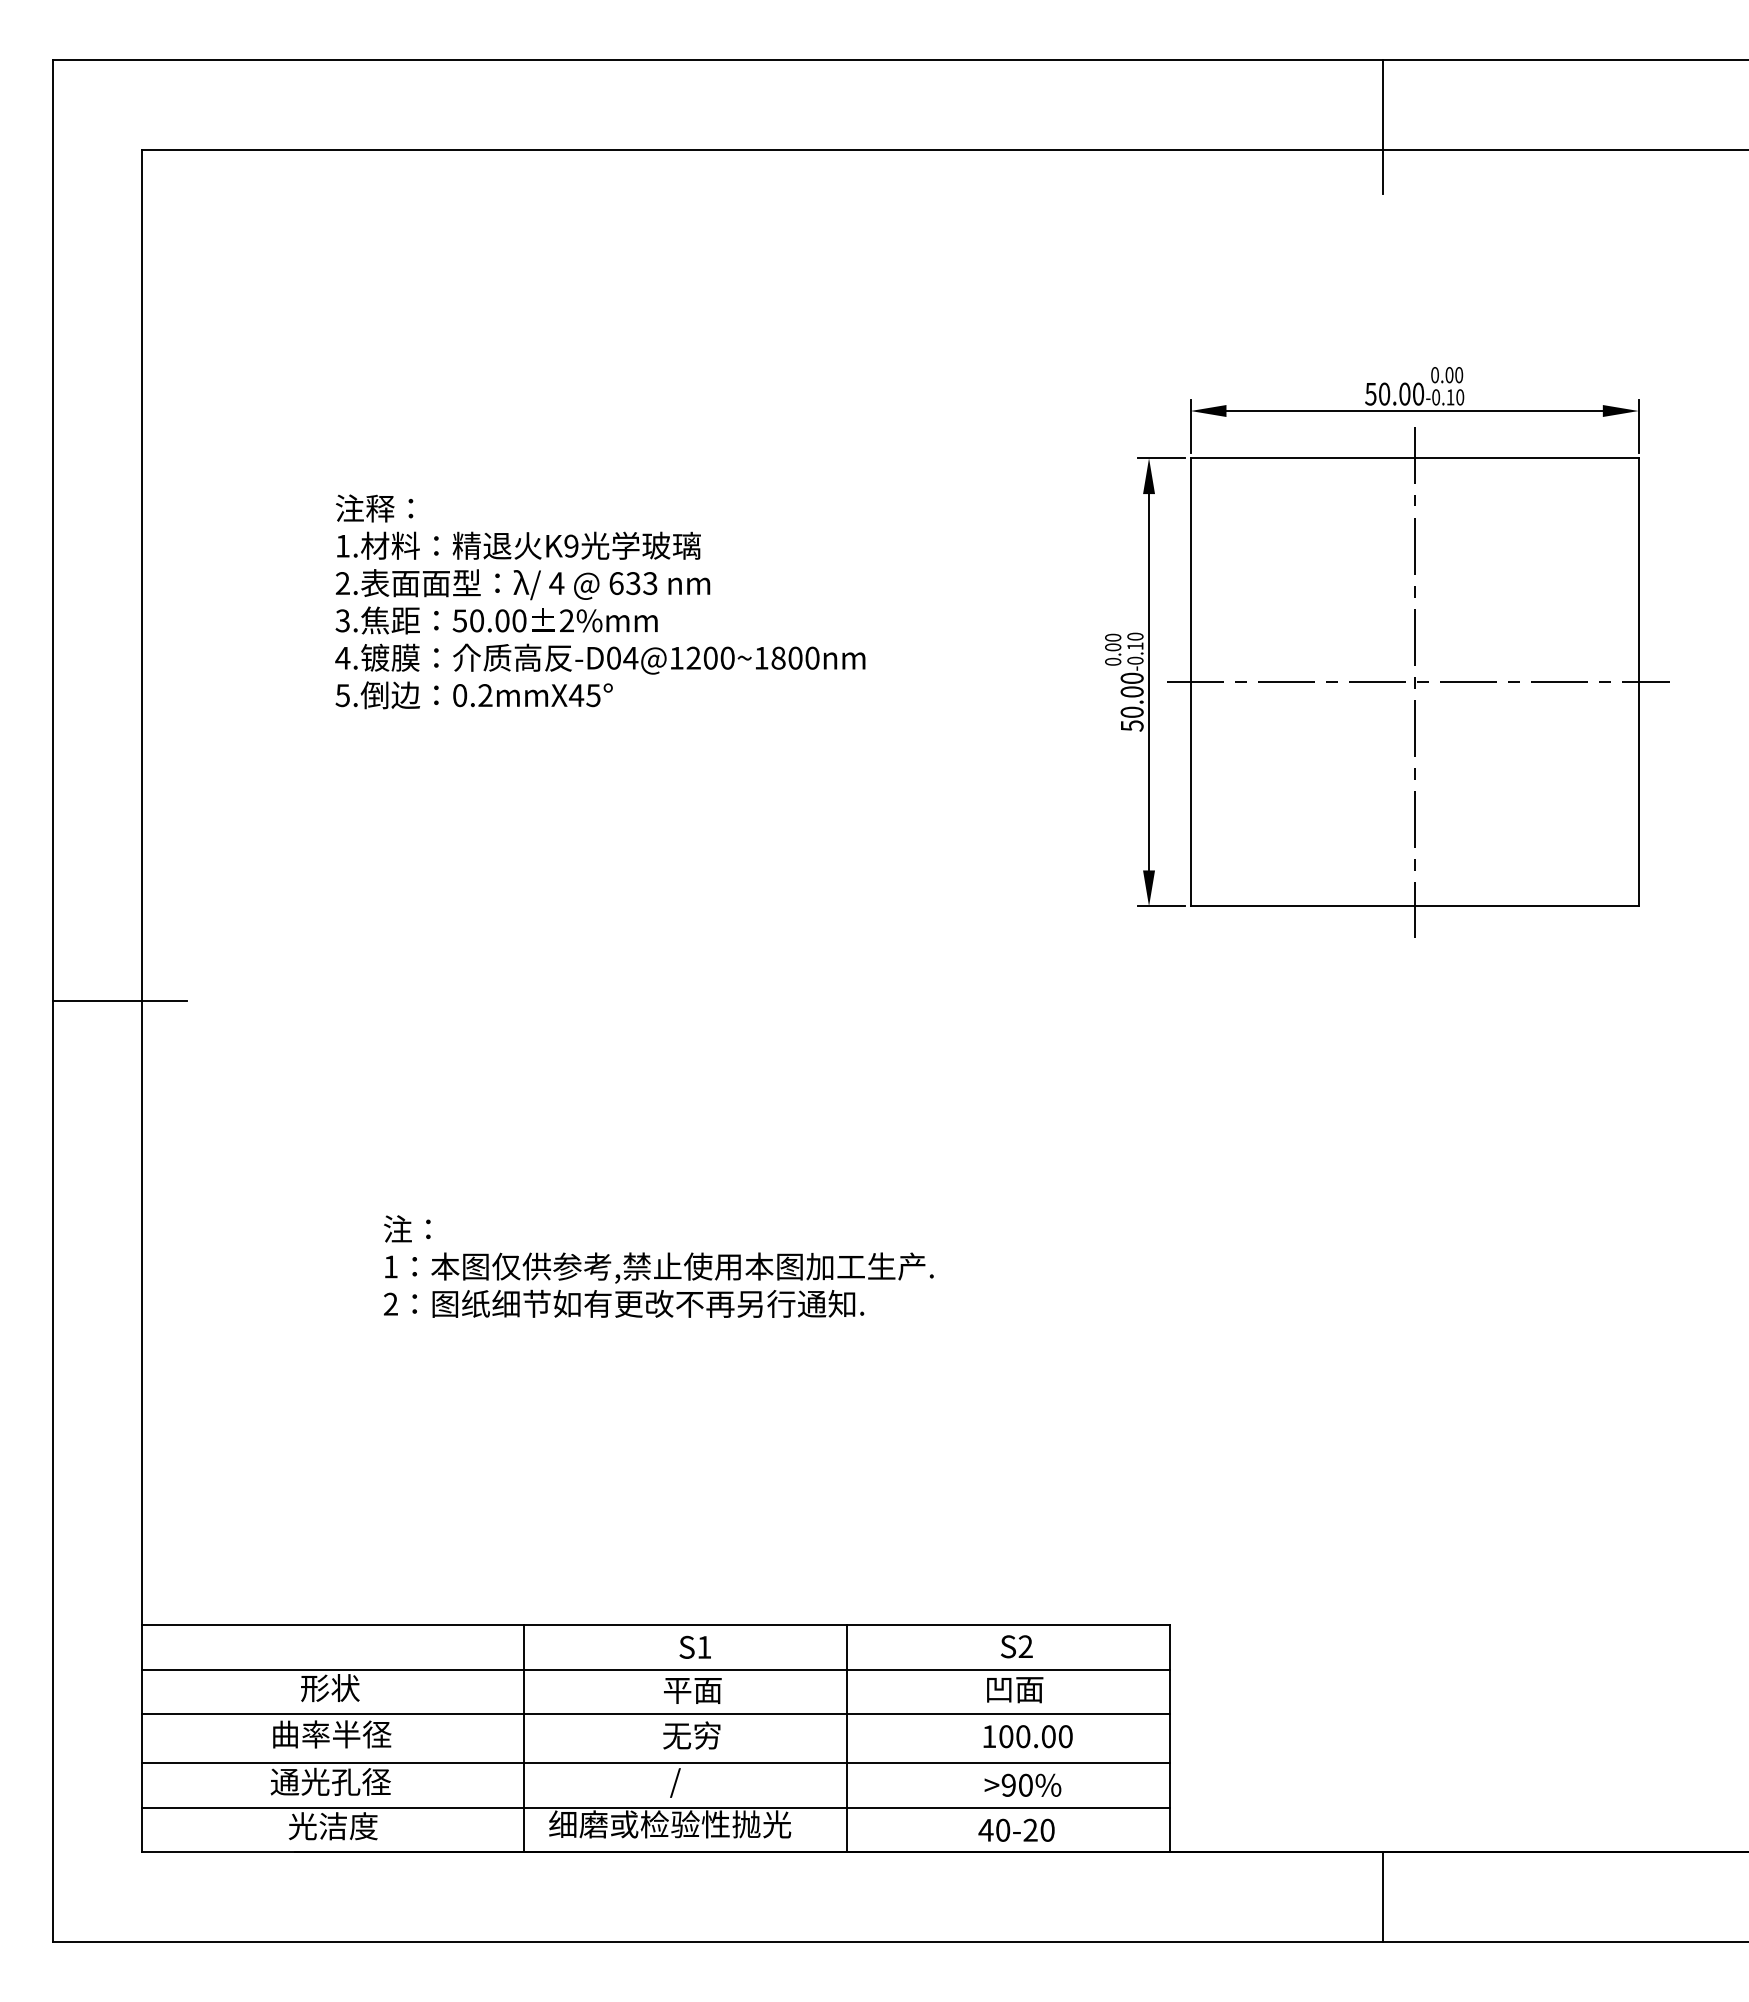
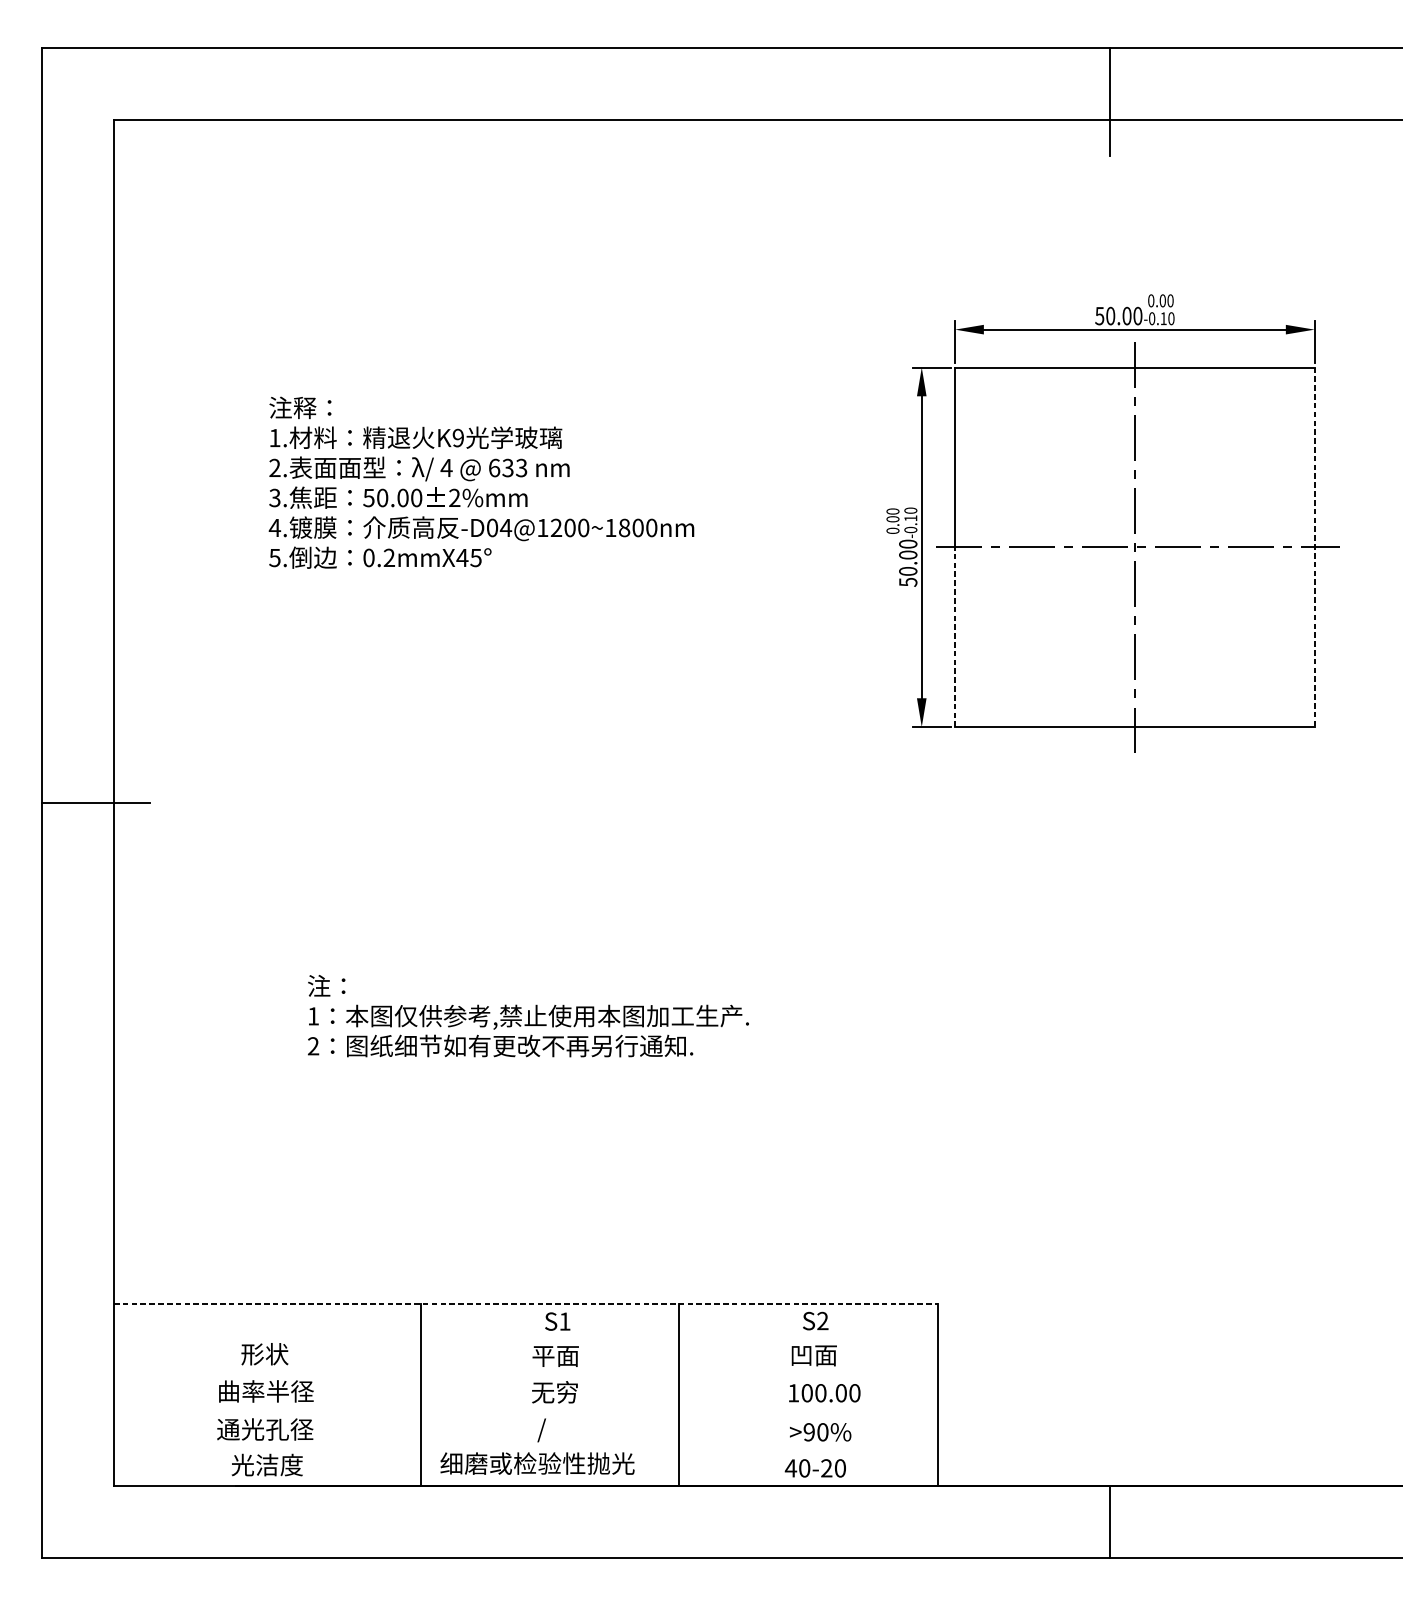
line: (1638, 682) -> (1314, 547), solid -> dashed
line: (1190, 793) -> (955, 636), solid -> dashed
line: (655, 1625) -> (525, 1304), solid -> dashed
line: (655, 1670) -> (525, 1340), removed
line: (655, 1714) -> (525, 1375), removed
line: (655, 1762) -> (525, 1413), removed
line: (655, 1807) -> (525, 1450), removed

